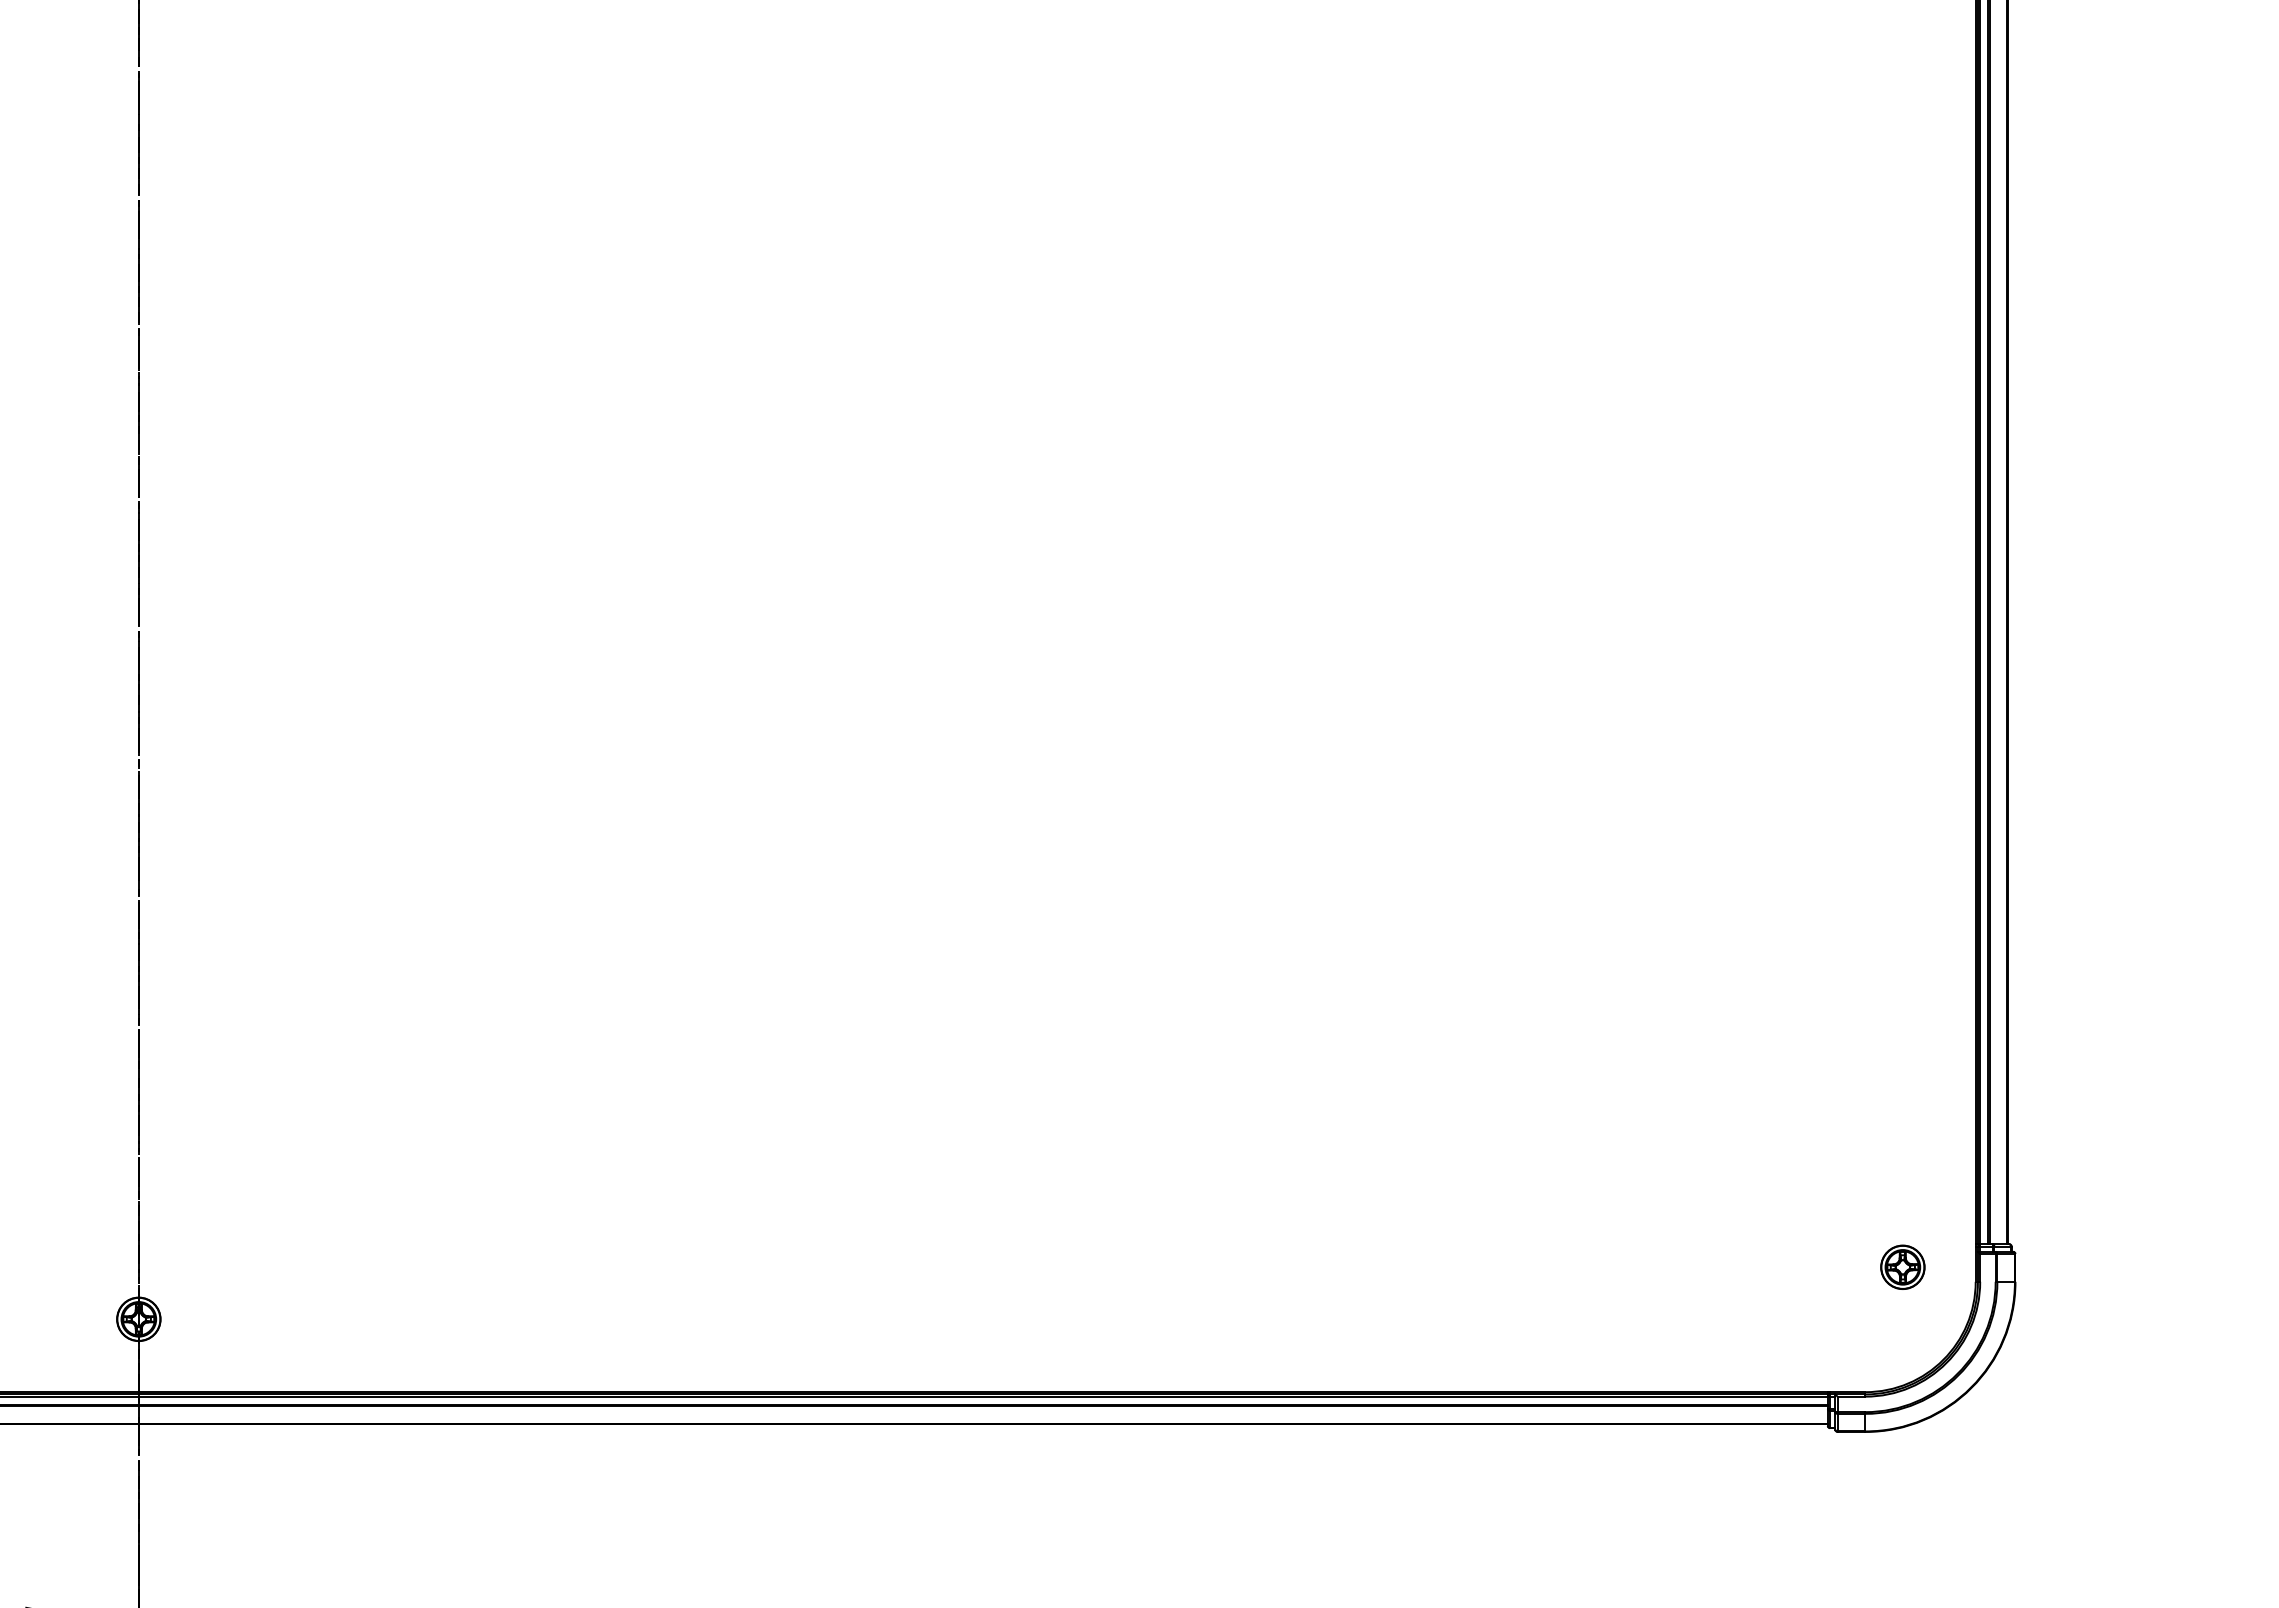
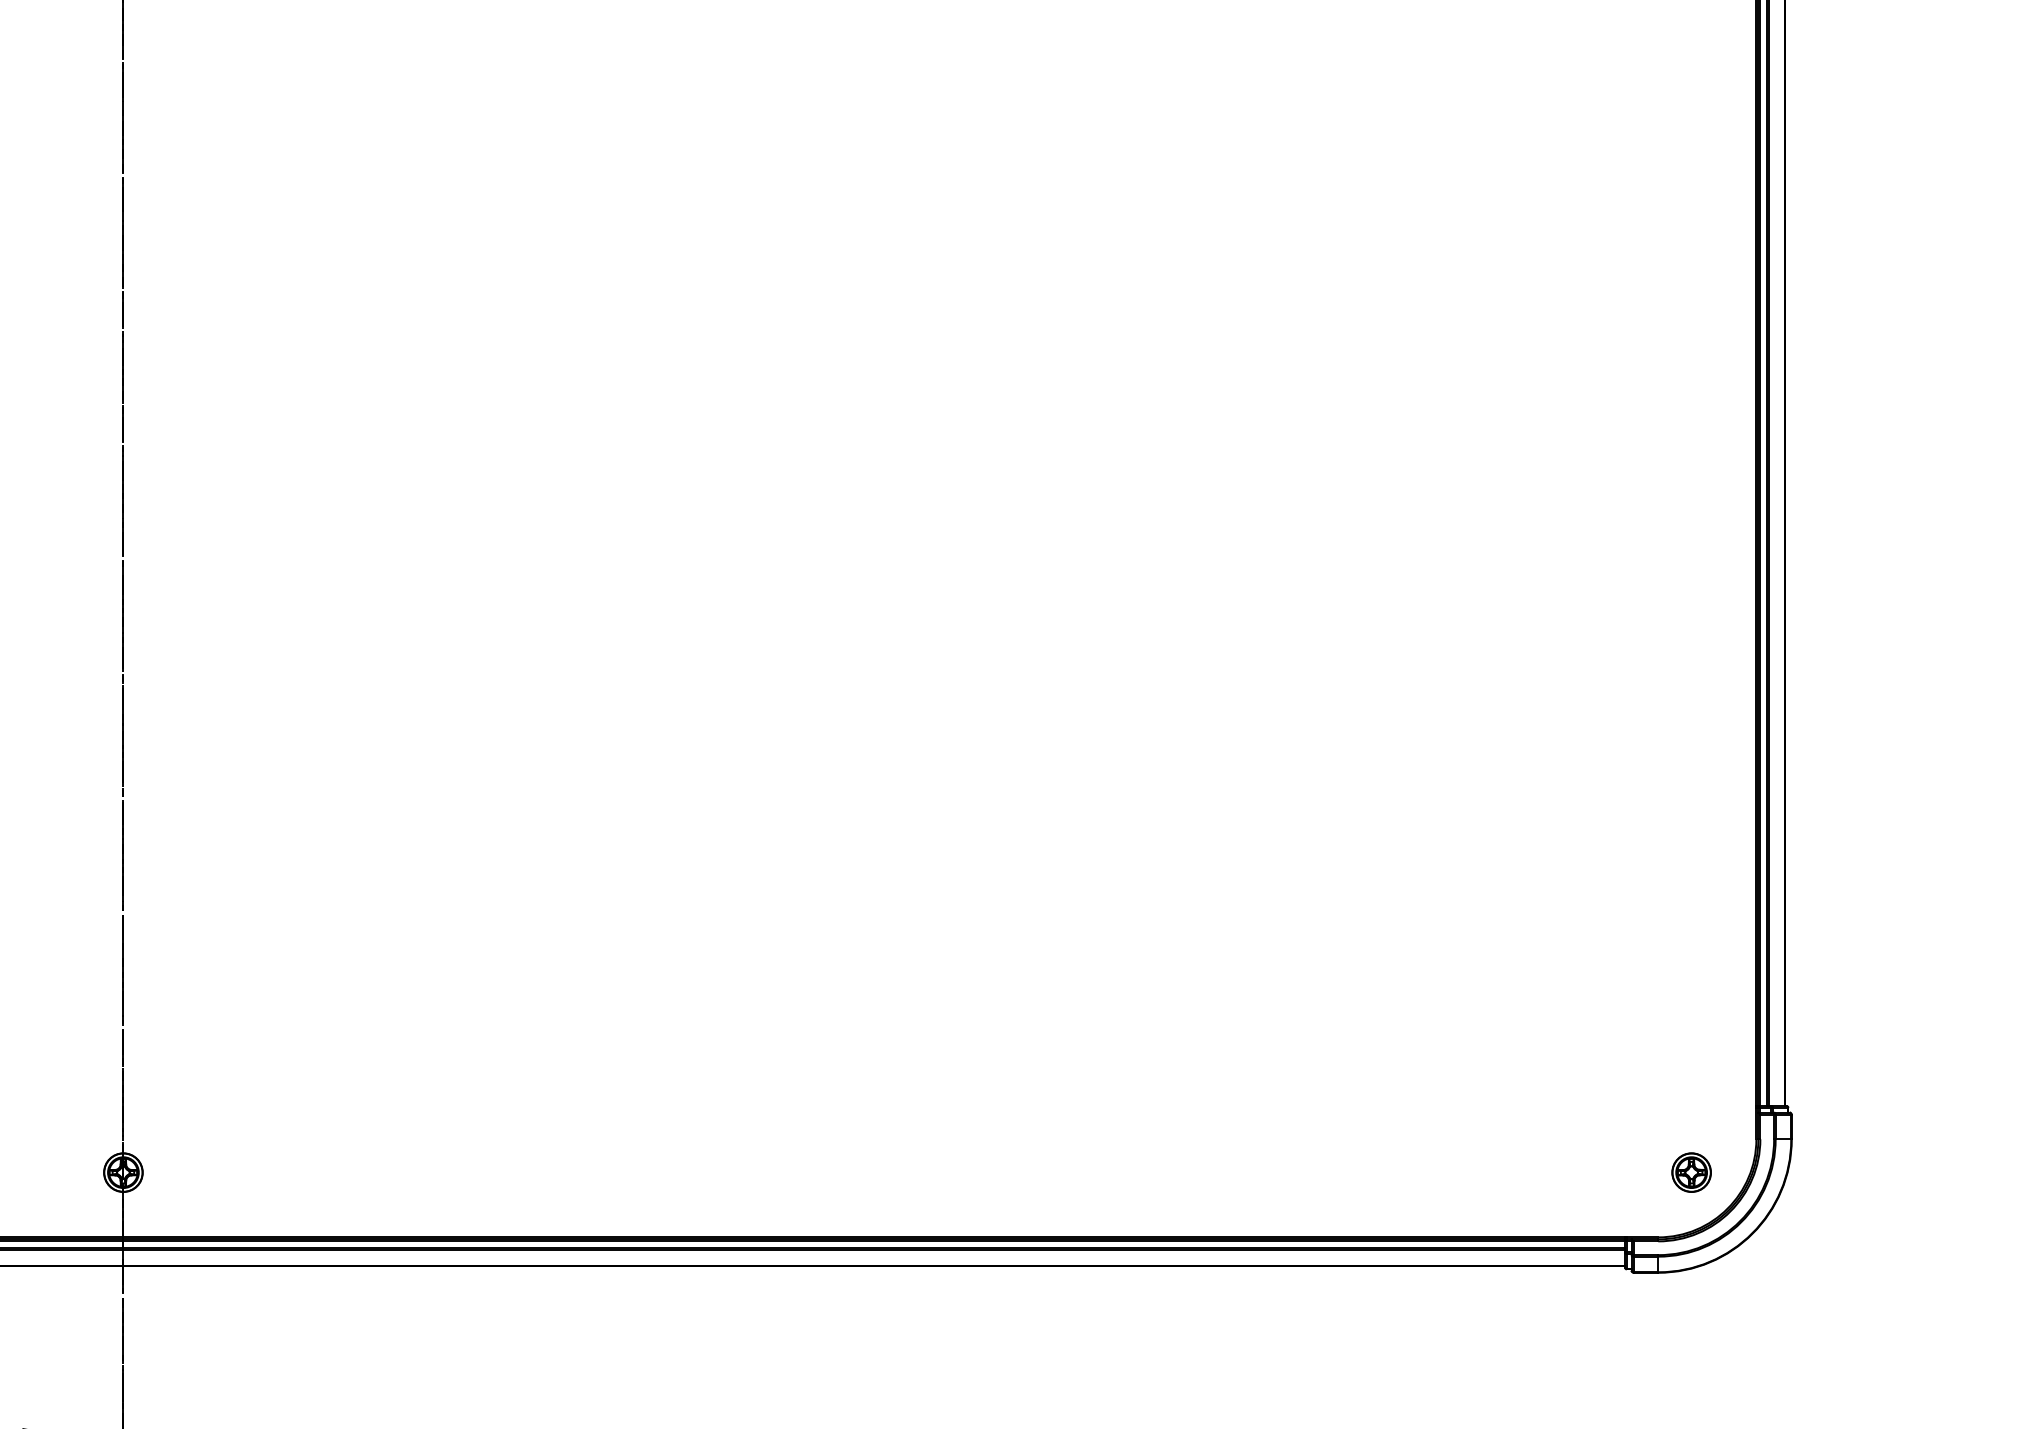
part: (1902, 1266) -> (1691, 1171), moved

